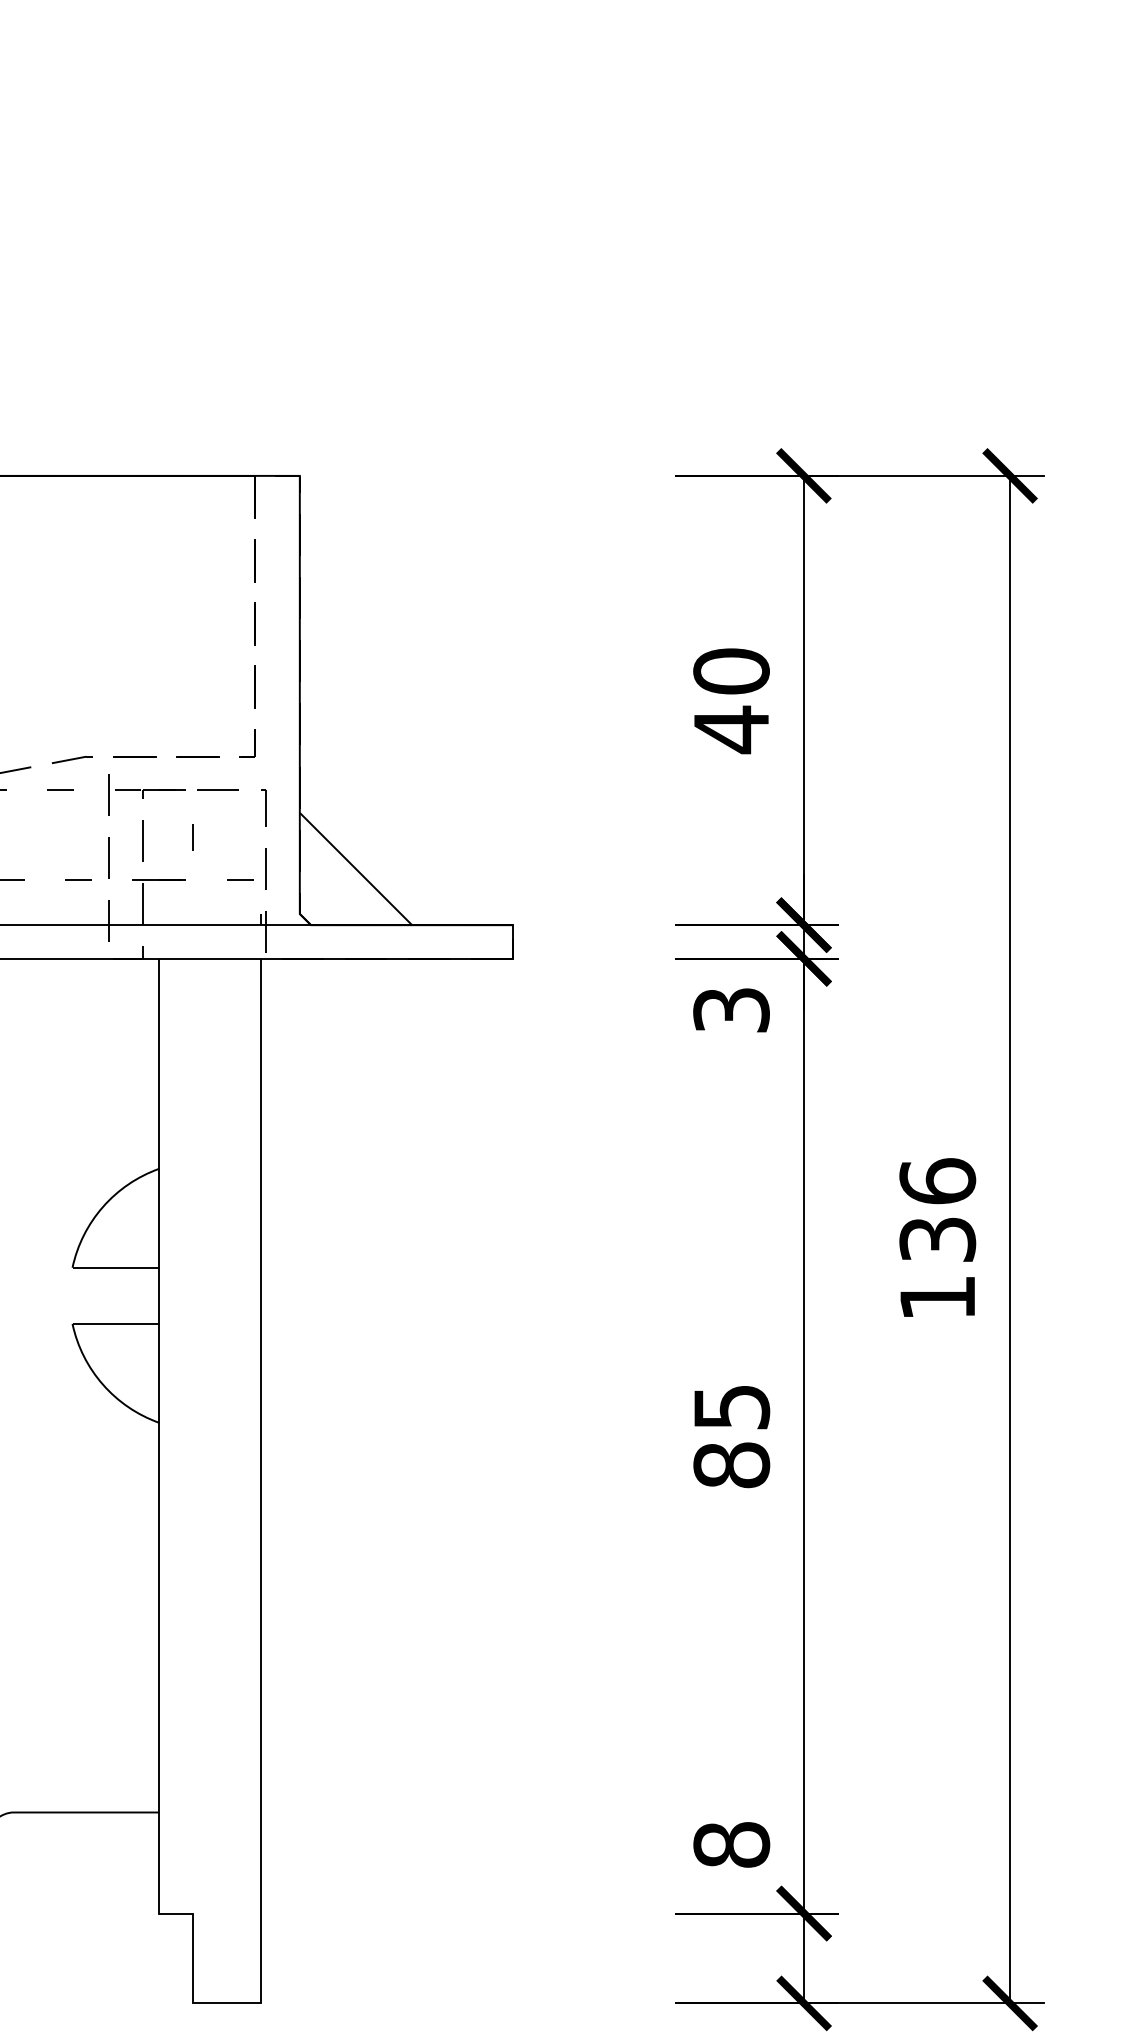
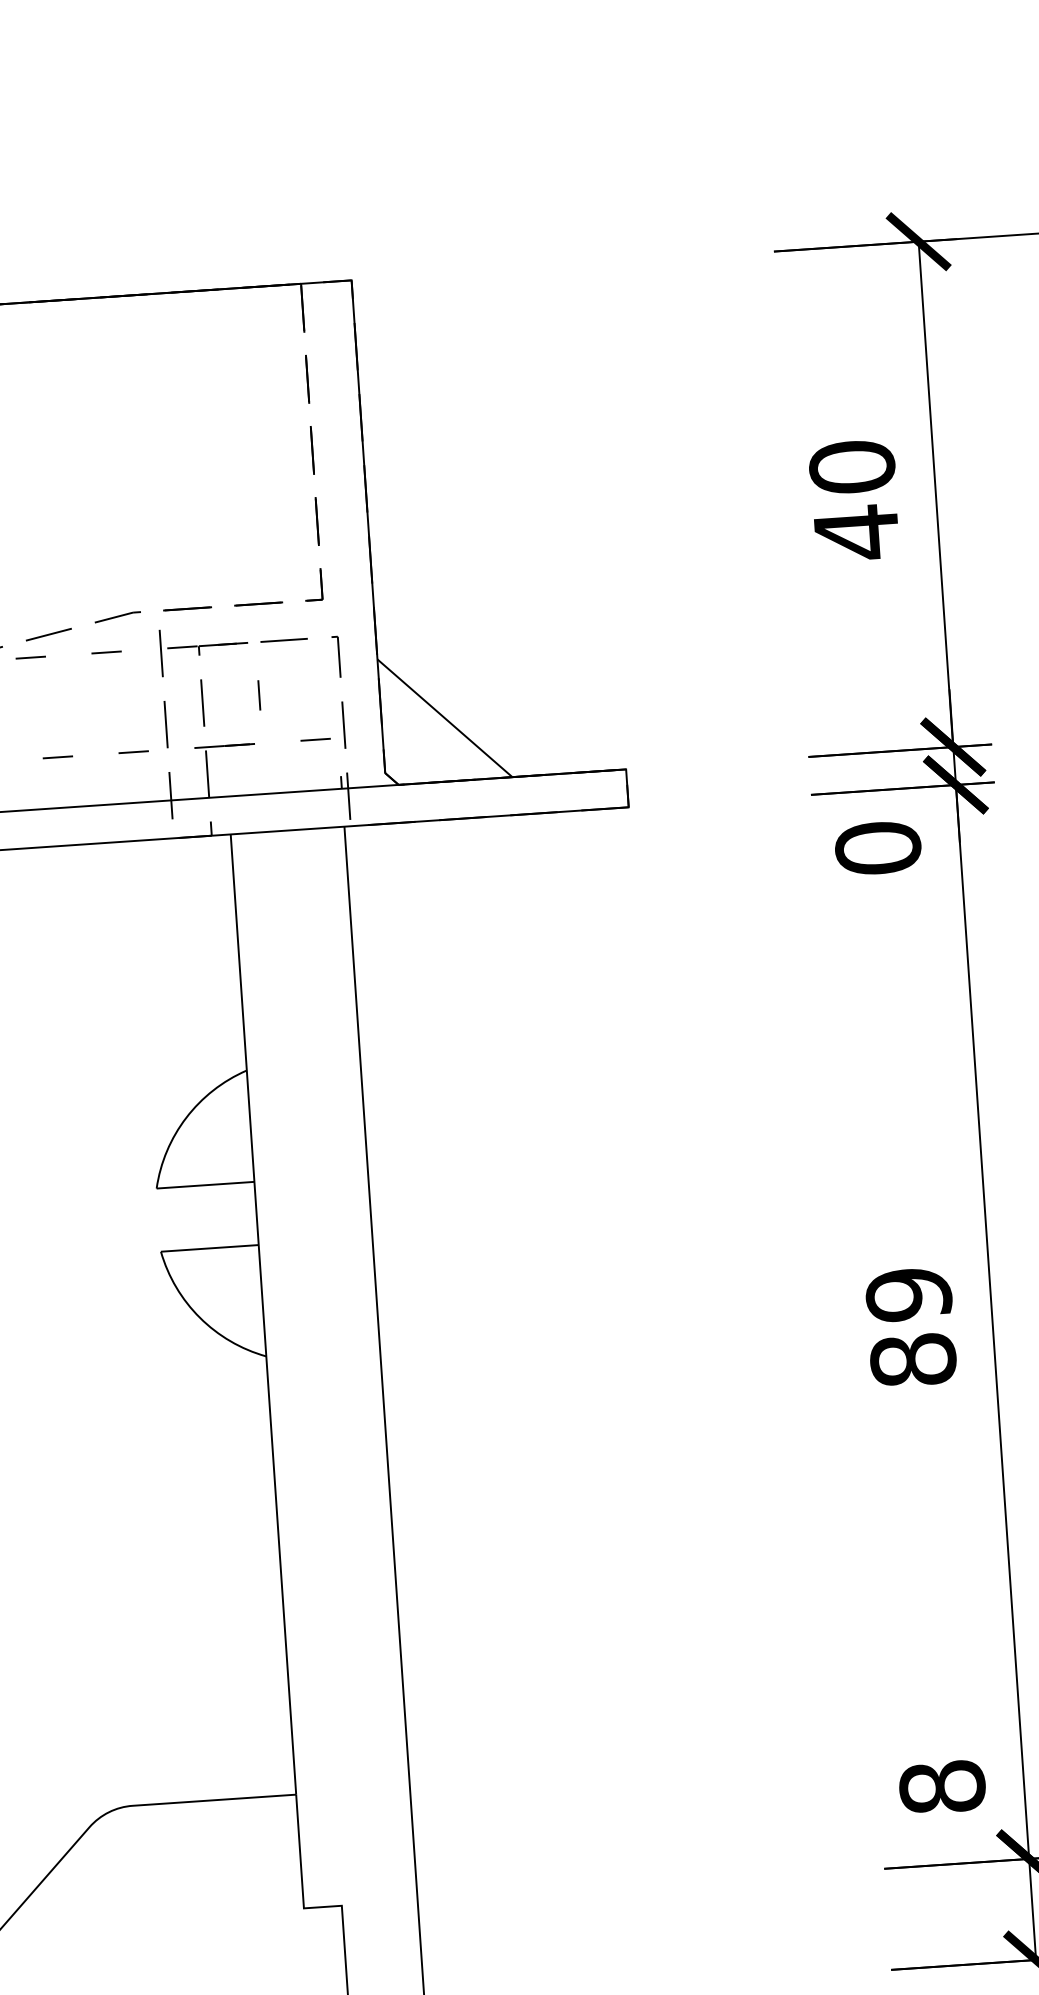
text: (731, 1010) -> (878, 848), 3 -> 0
text: (731, 1407) -> (908, 1295), 85 -> 89

